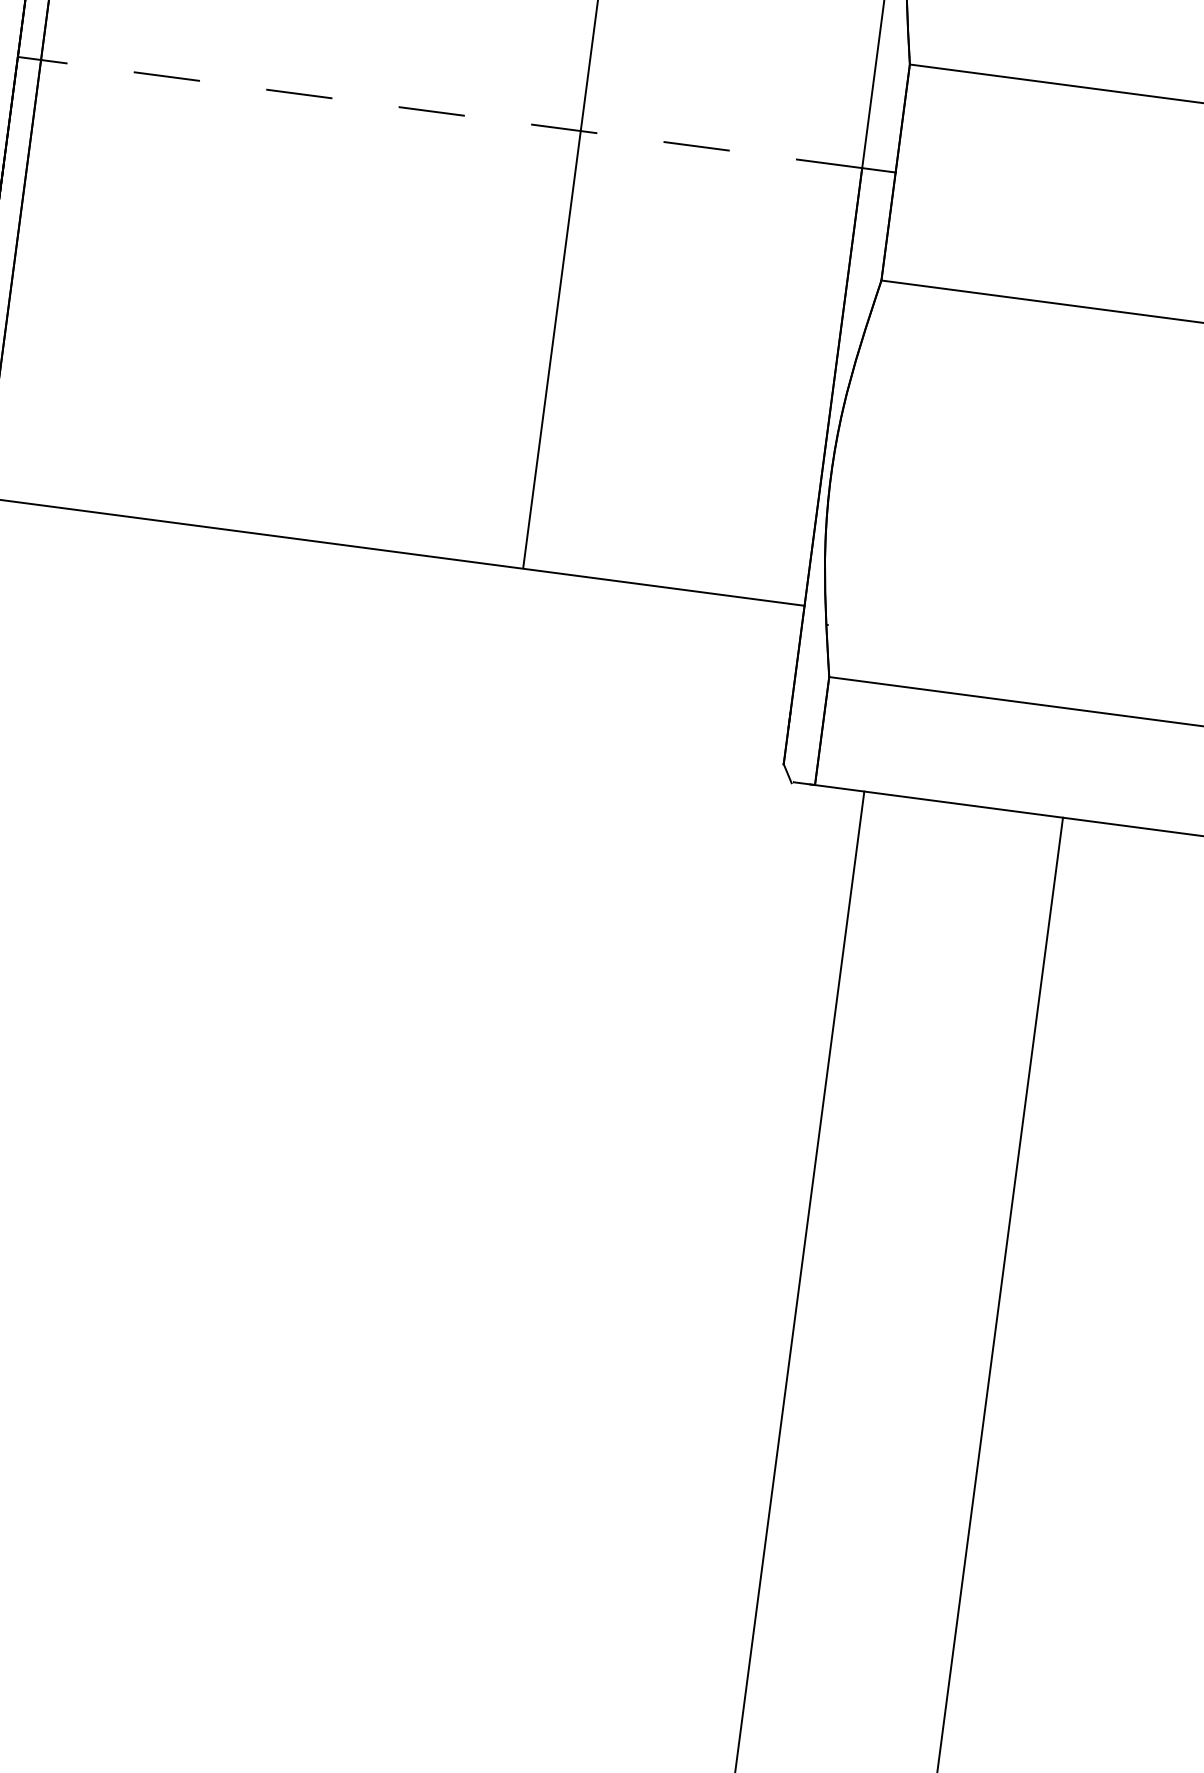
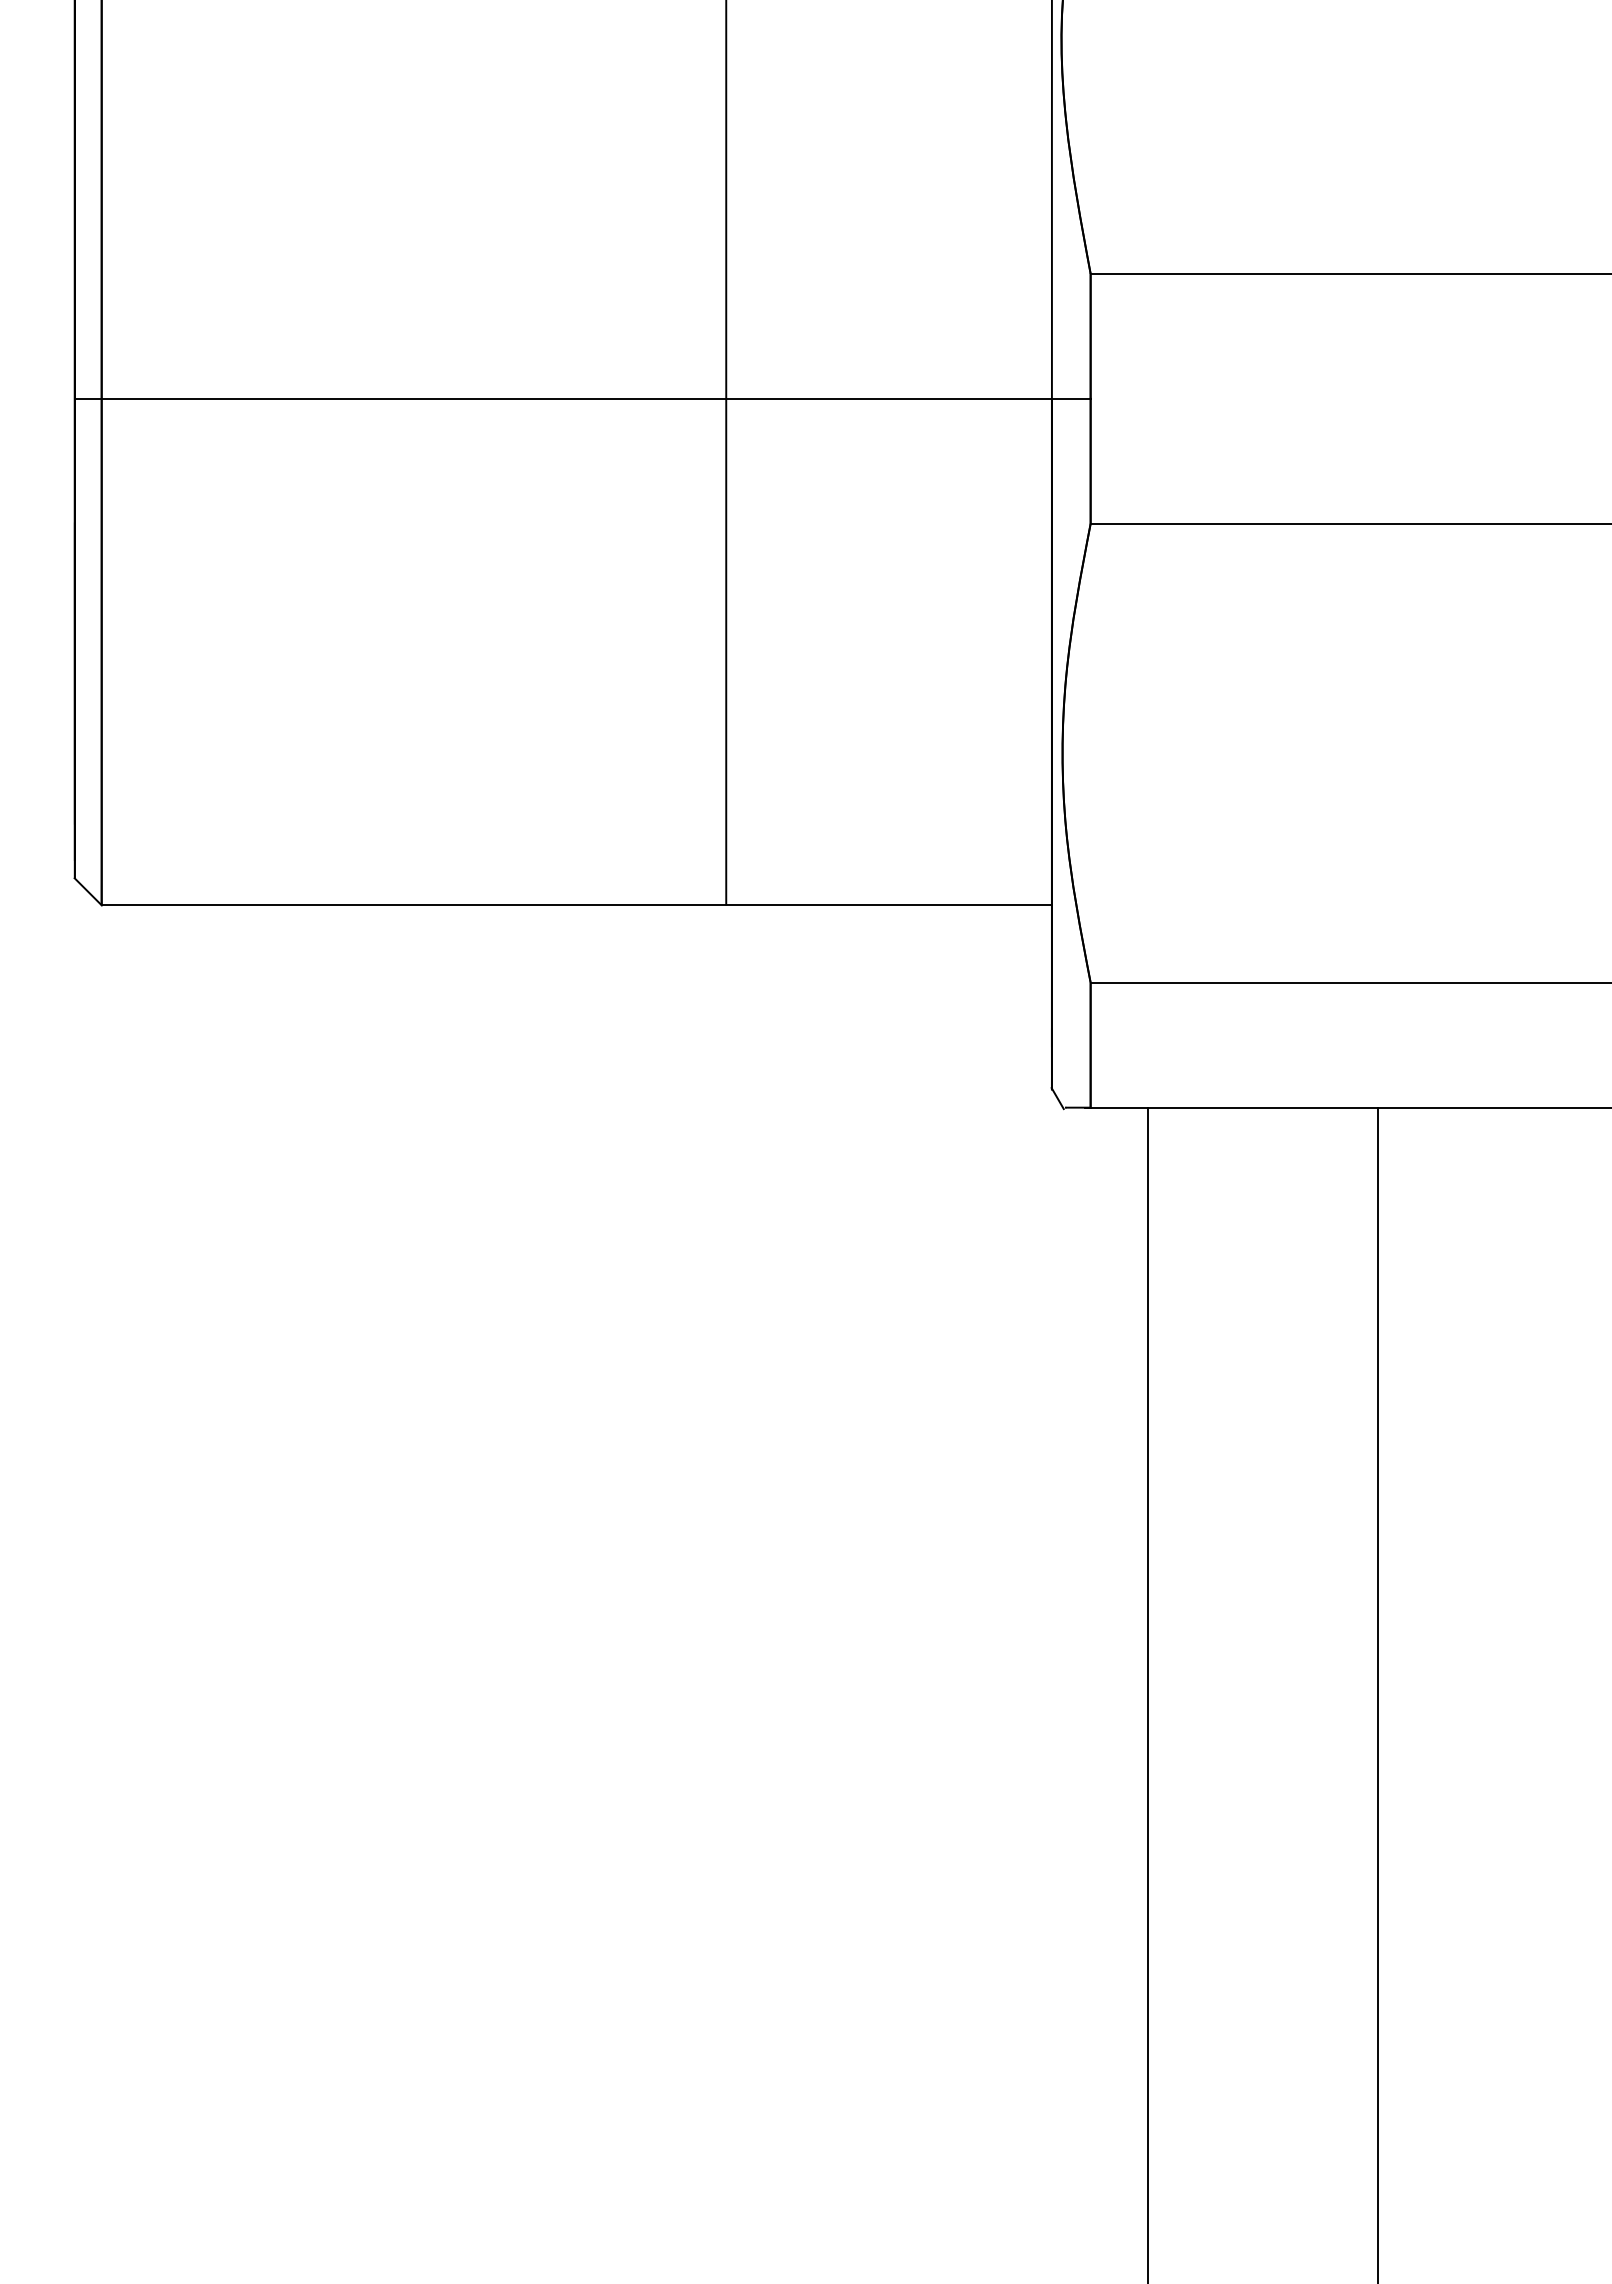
line: (451, 113) -> (576, 398), dashed -> solid

